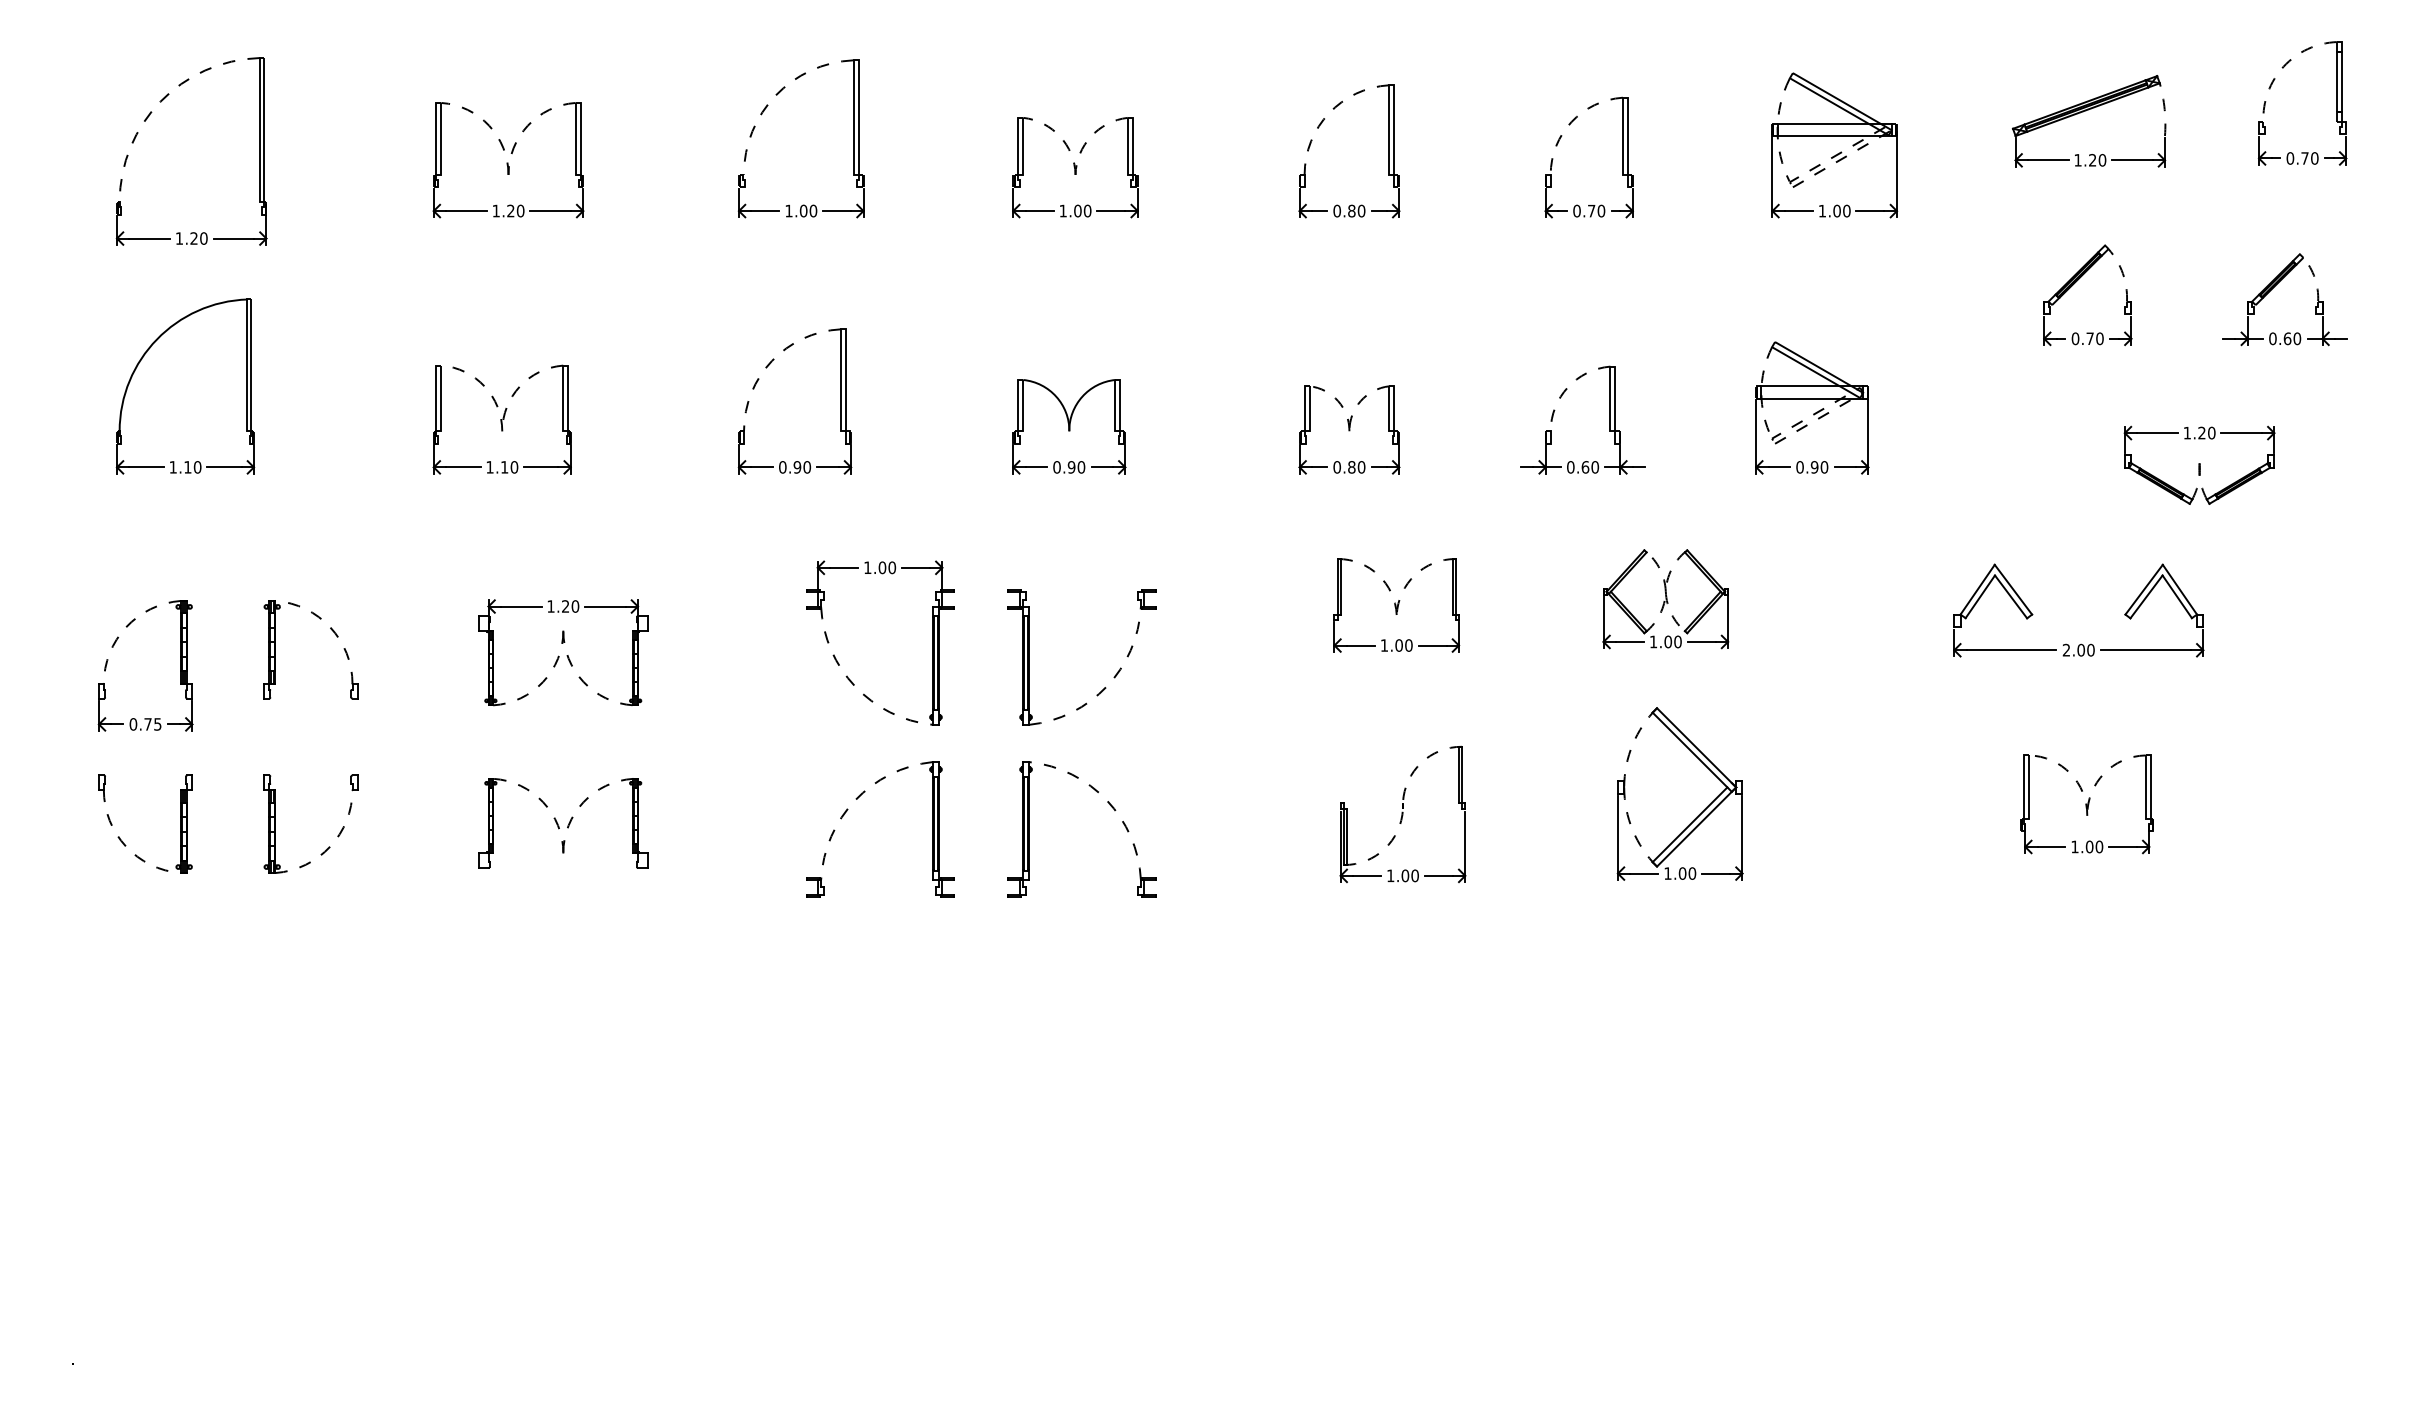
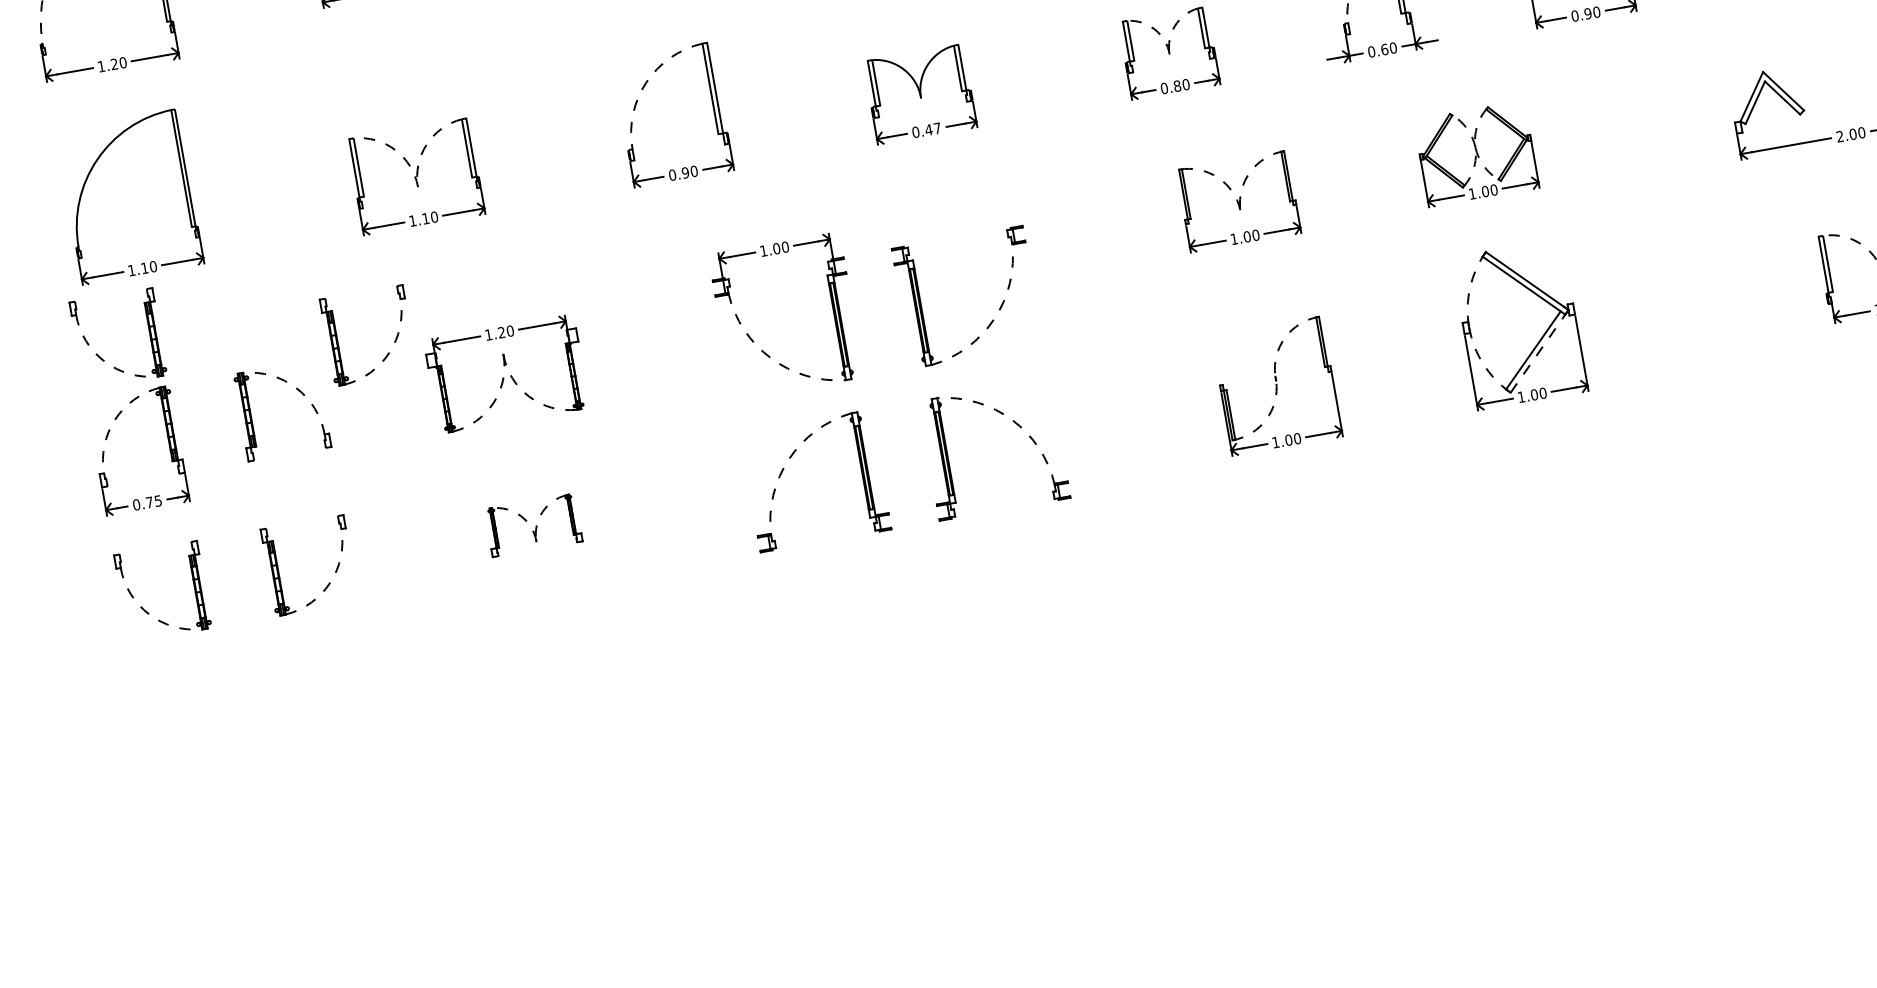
text: (1076, 467) -> (933, 129), 0.90 -> 0.47
part: (123, 556) -> (101, 357), added
part: (436, 607) -> (387, 353), added
part: (563, 823) -> (533, 525), size x0.6
line: (1696, 826) -> (1539, 350), solid -> dashed

